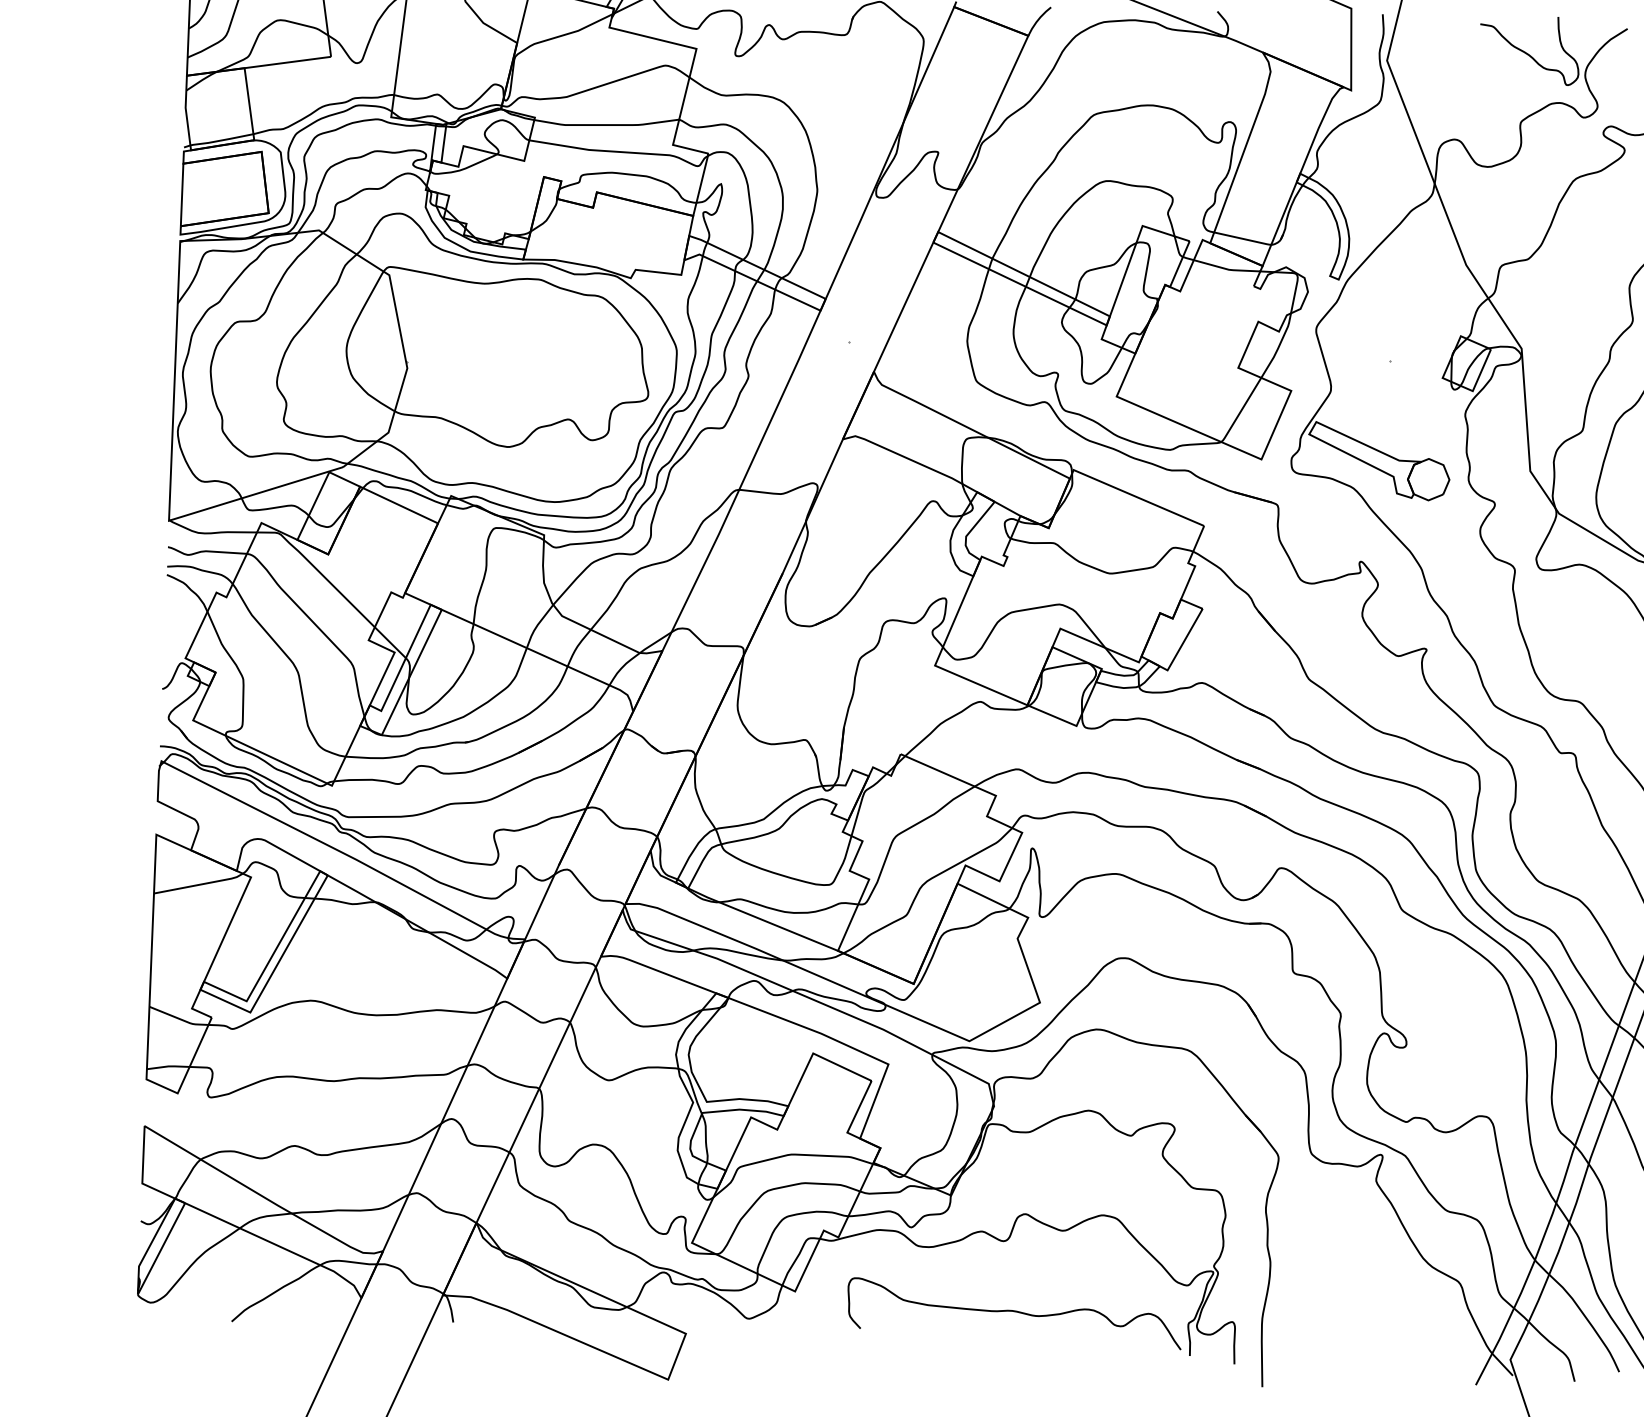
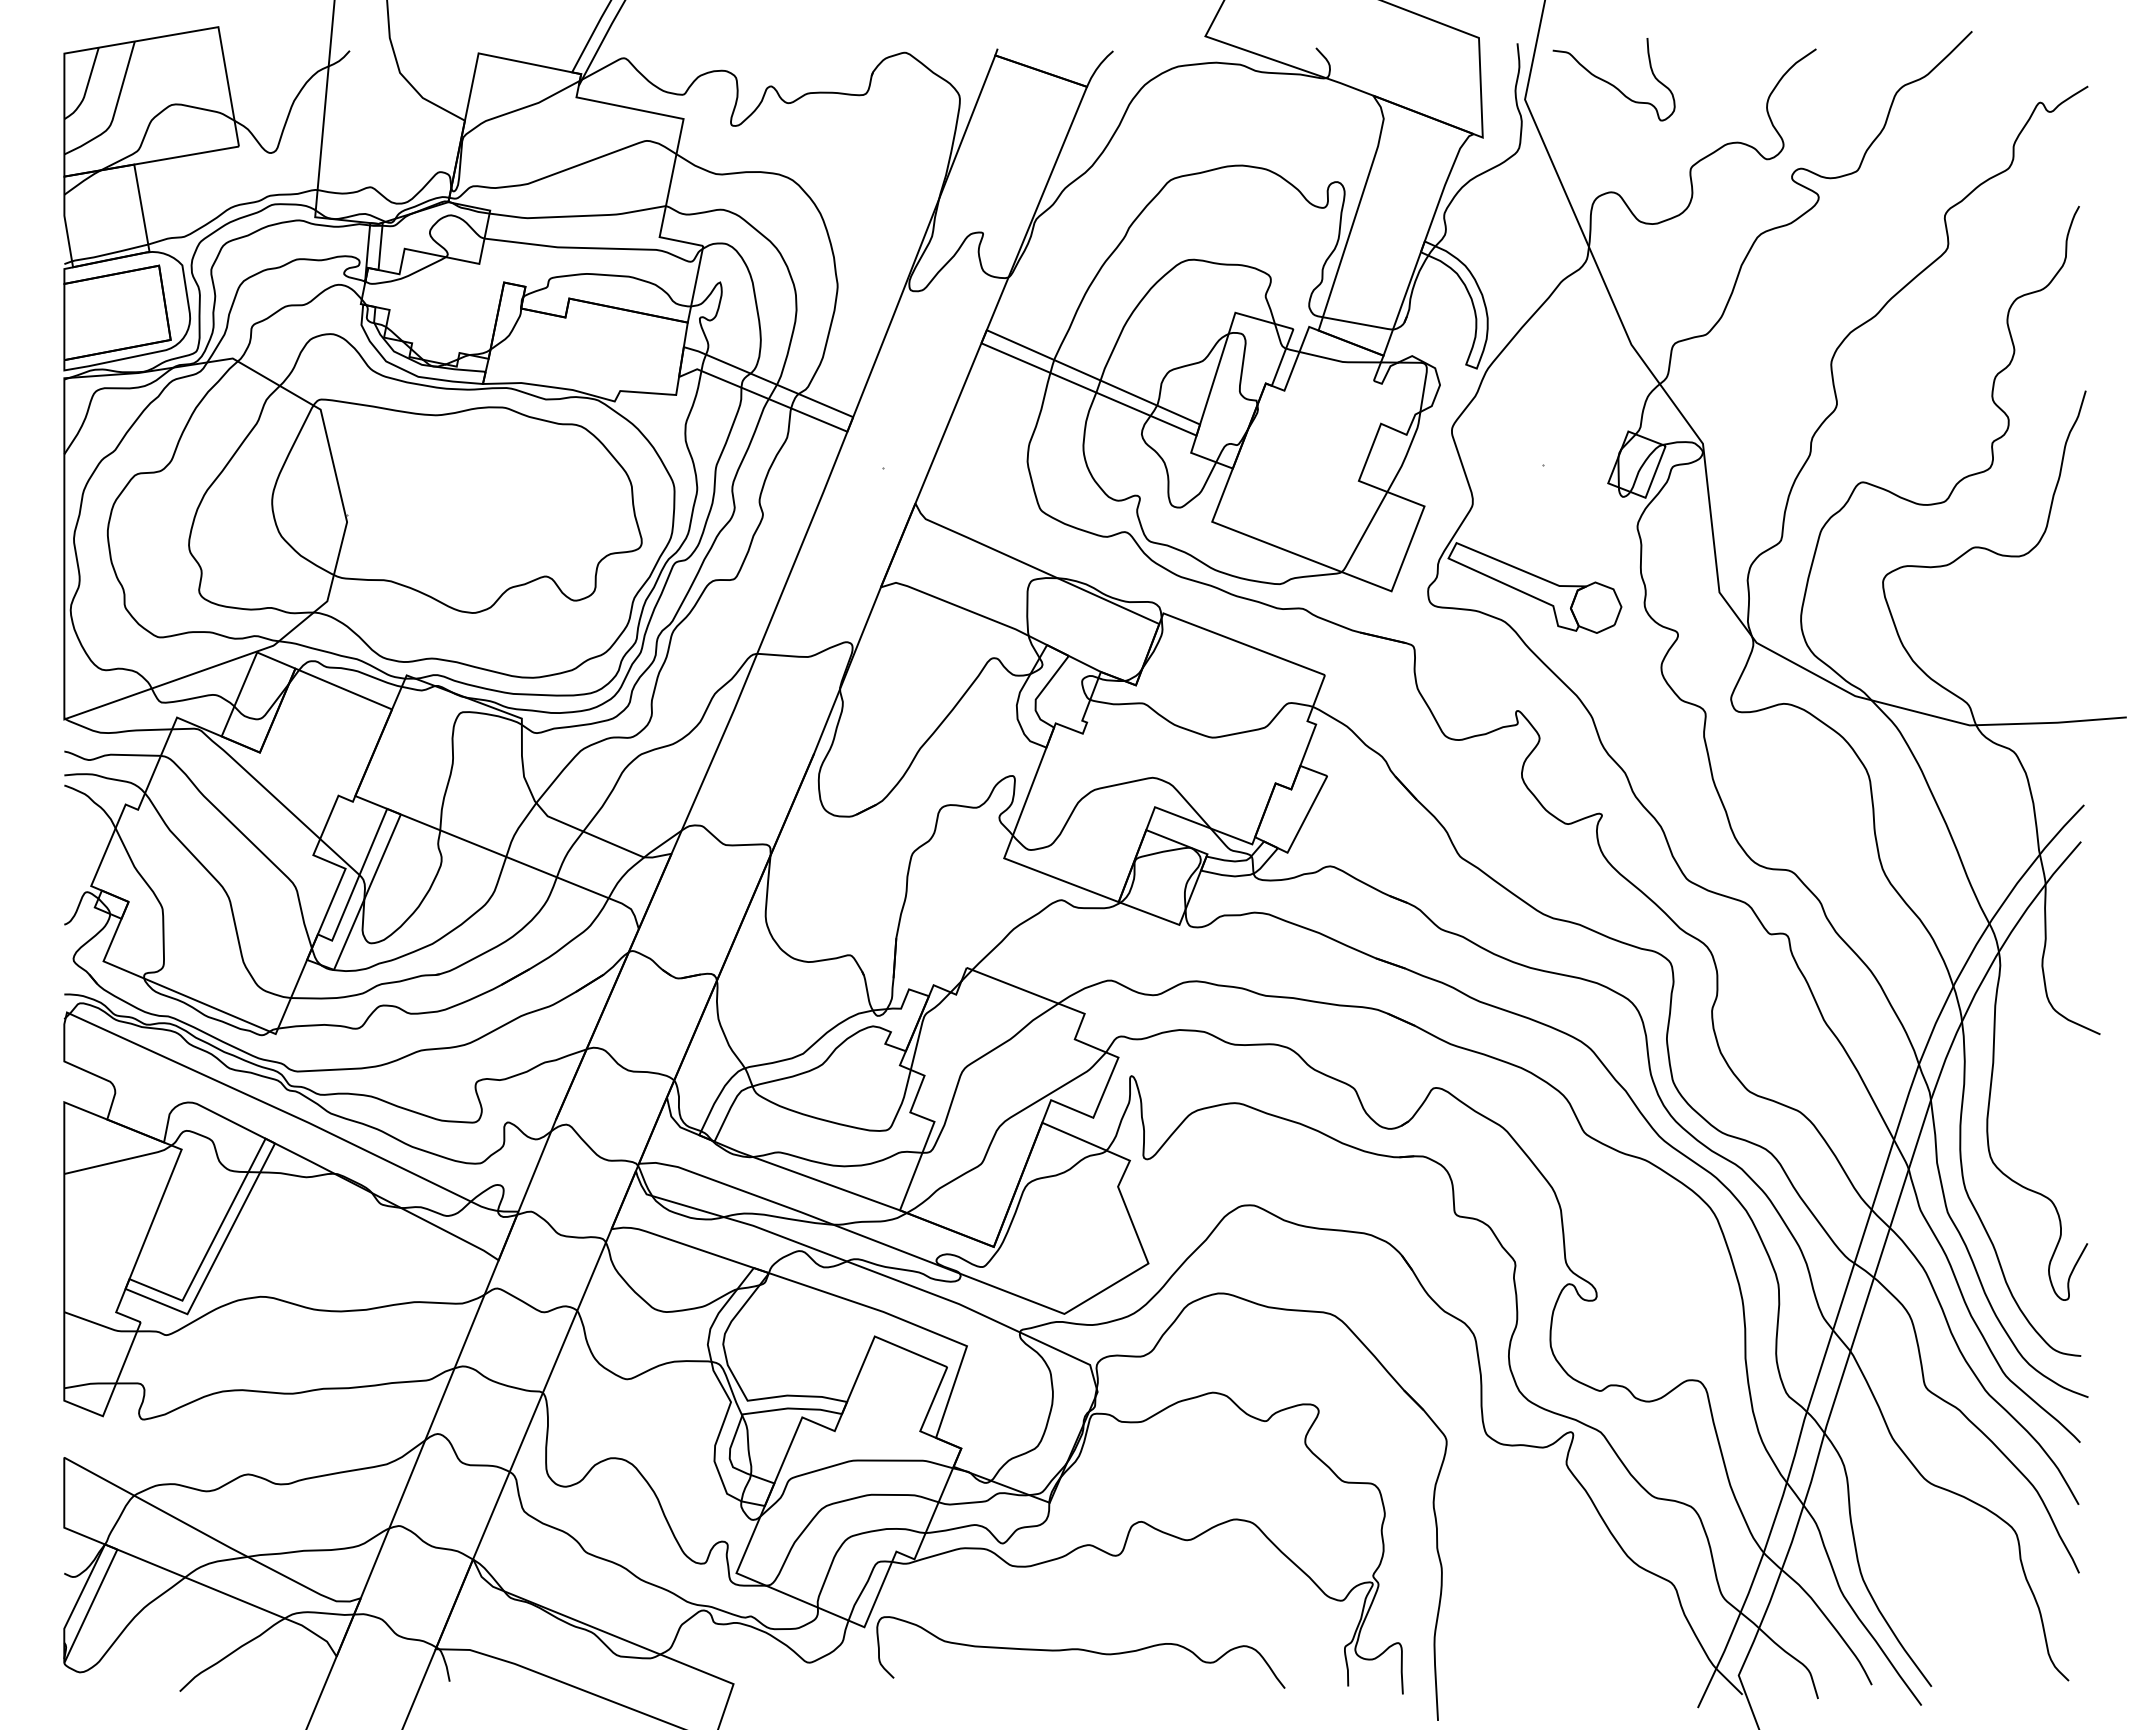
curve: (1527, 53) -> (1611, 83), moved
curve: (1014, 1312) -> (1080, 1650), moved

